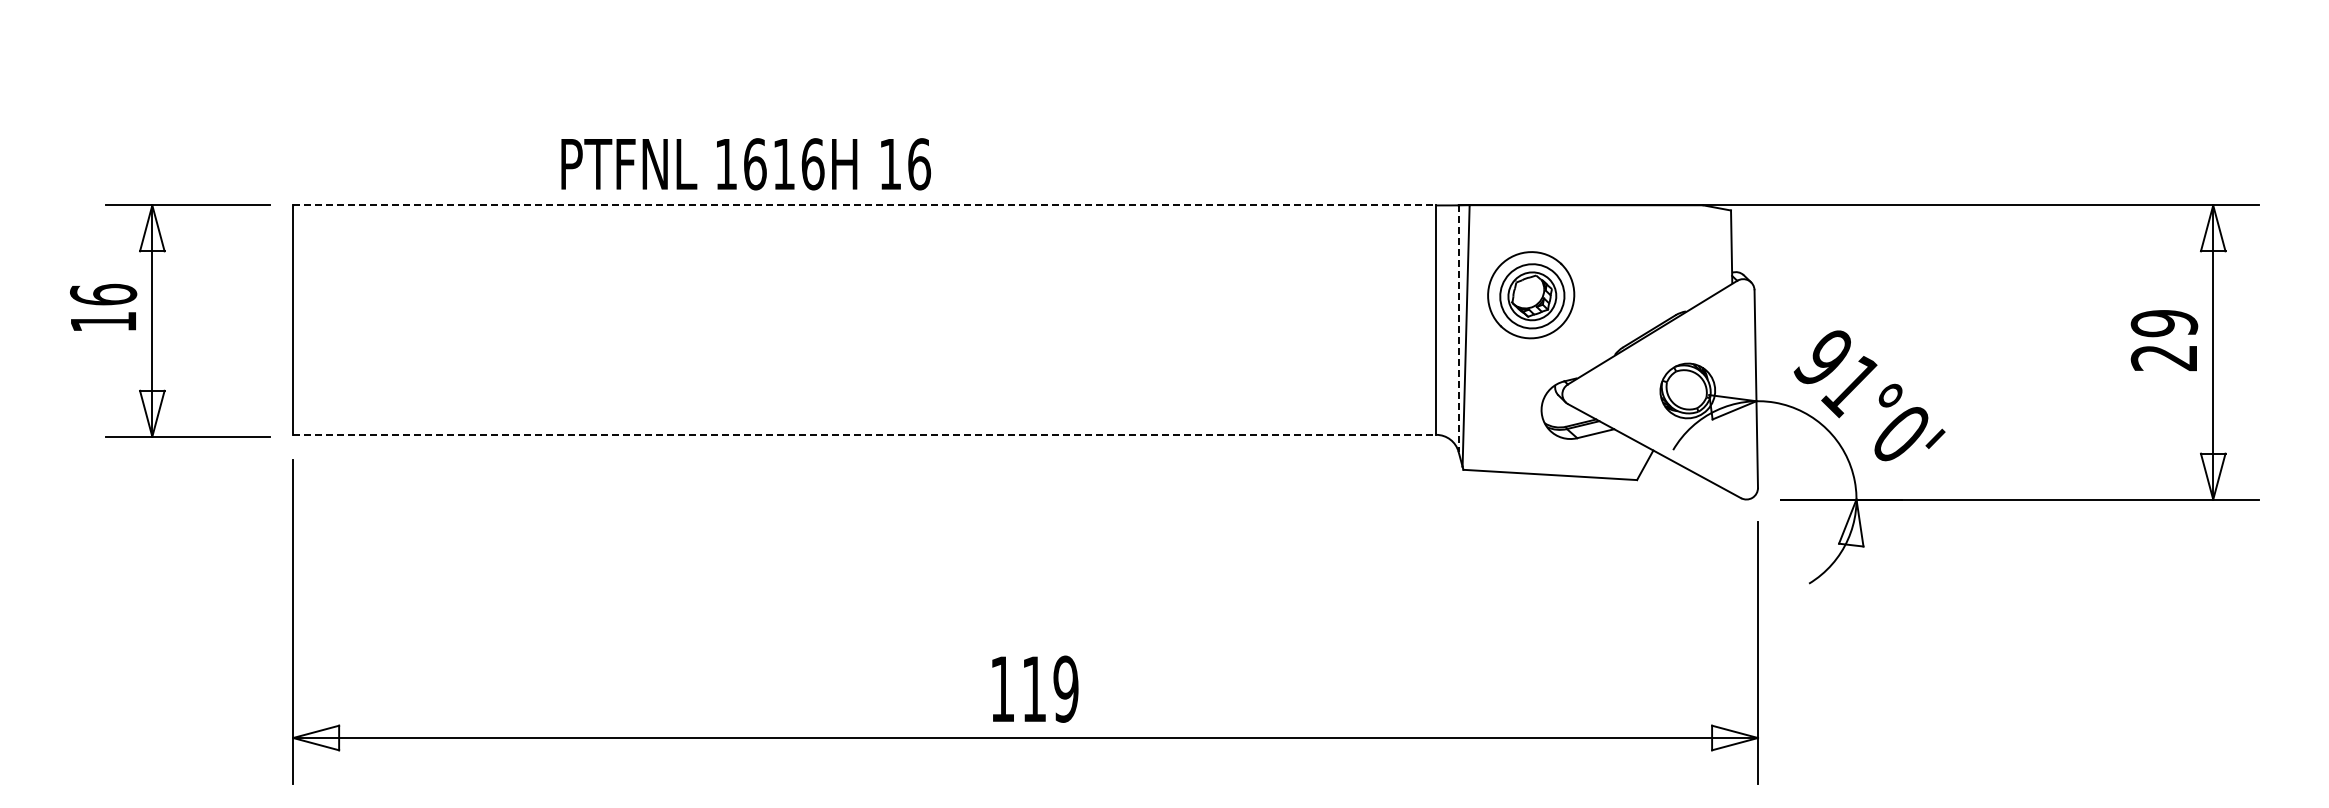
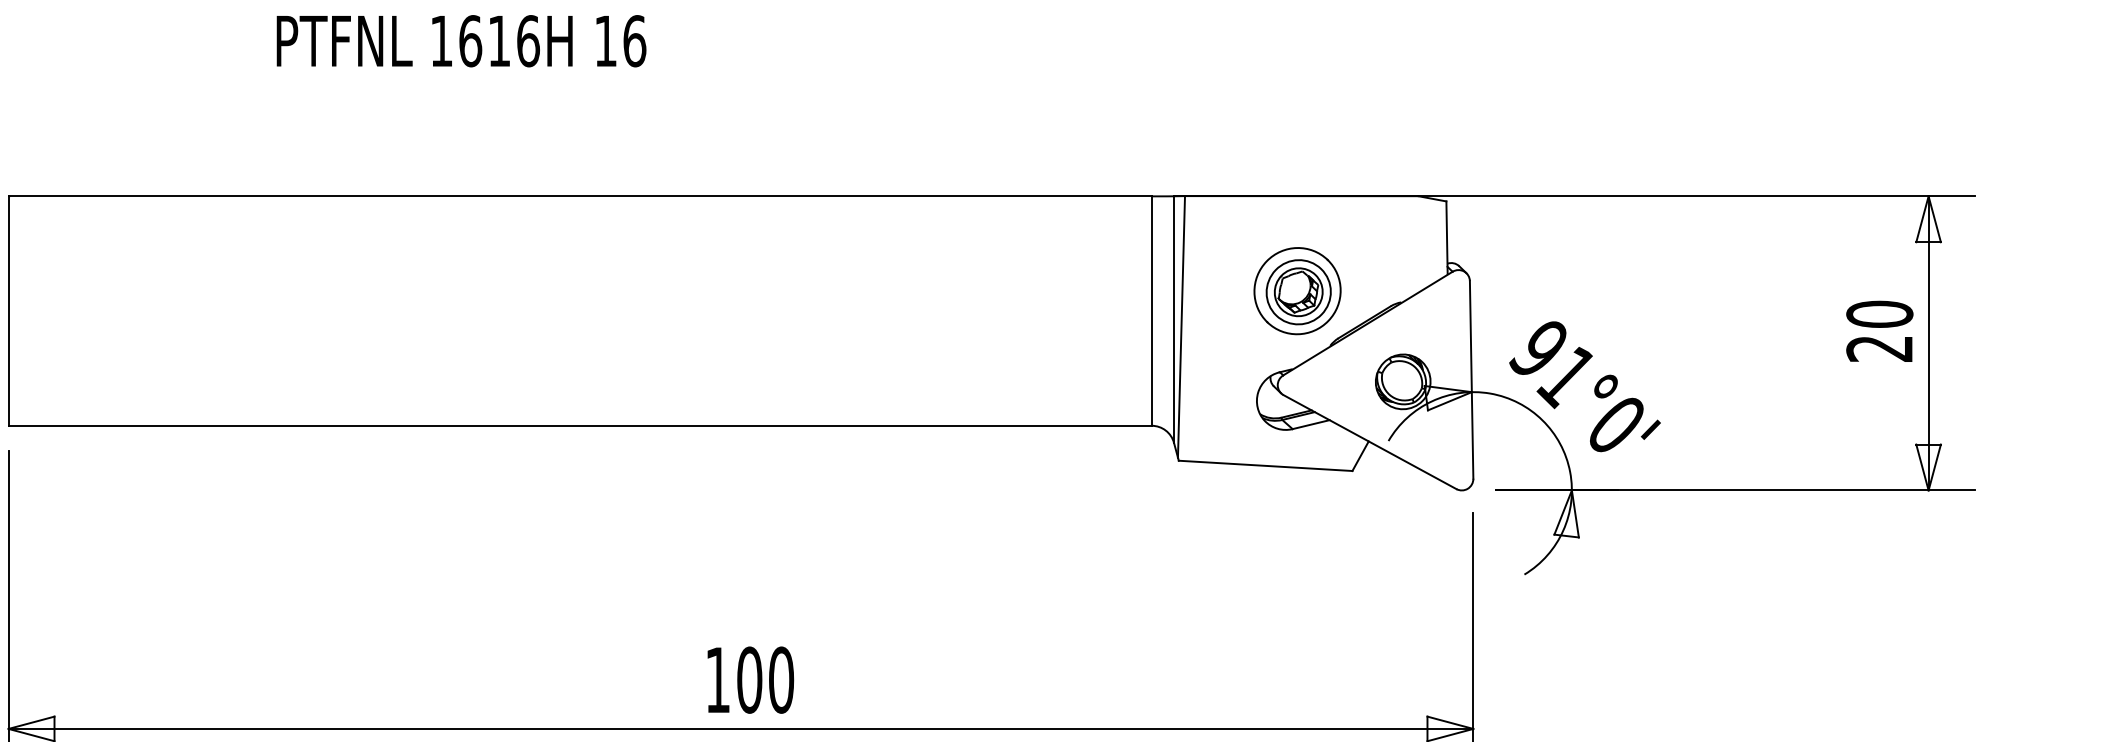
text: (745, 164) -> (460, 41), moved
line: (864, 205) -> (579, 196), dashed -> solid
part: (1531, 295) -> (1297, 291), moved
text: (2164, 323) -> (1879, 314), 29 -> 20
line: (1458, 329) -> (1173, 320), dashed -> solid
line: (864, 434) -> (579, 425), dashed -> solid
text: (1050, 688) -> (765, 679), 119 -> 100

